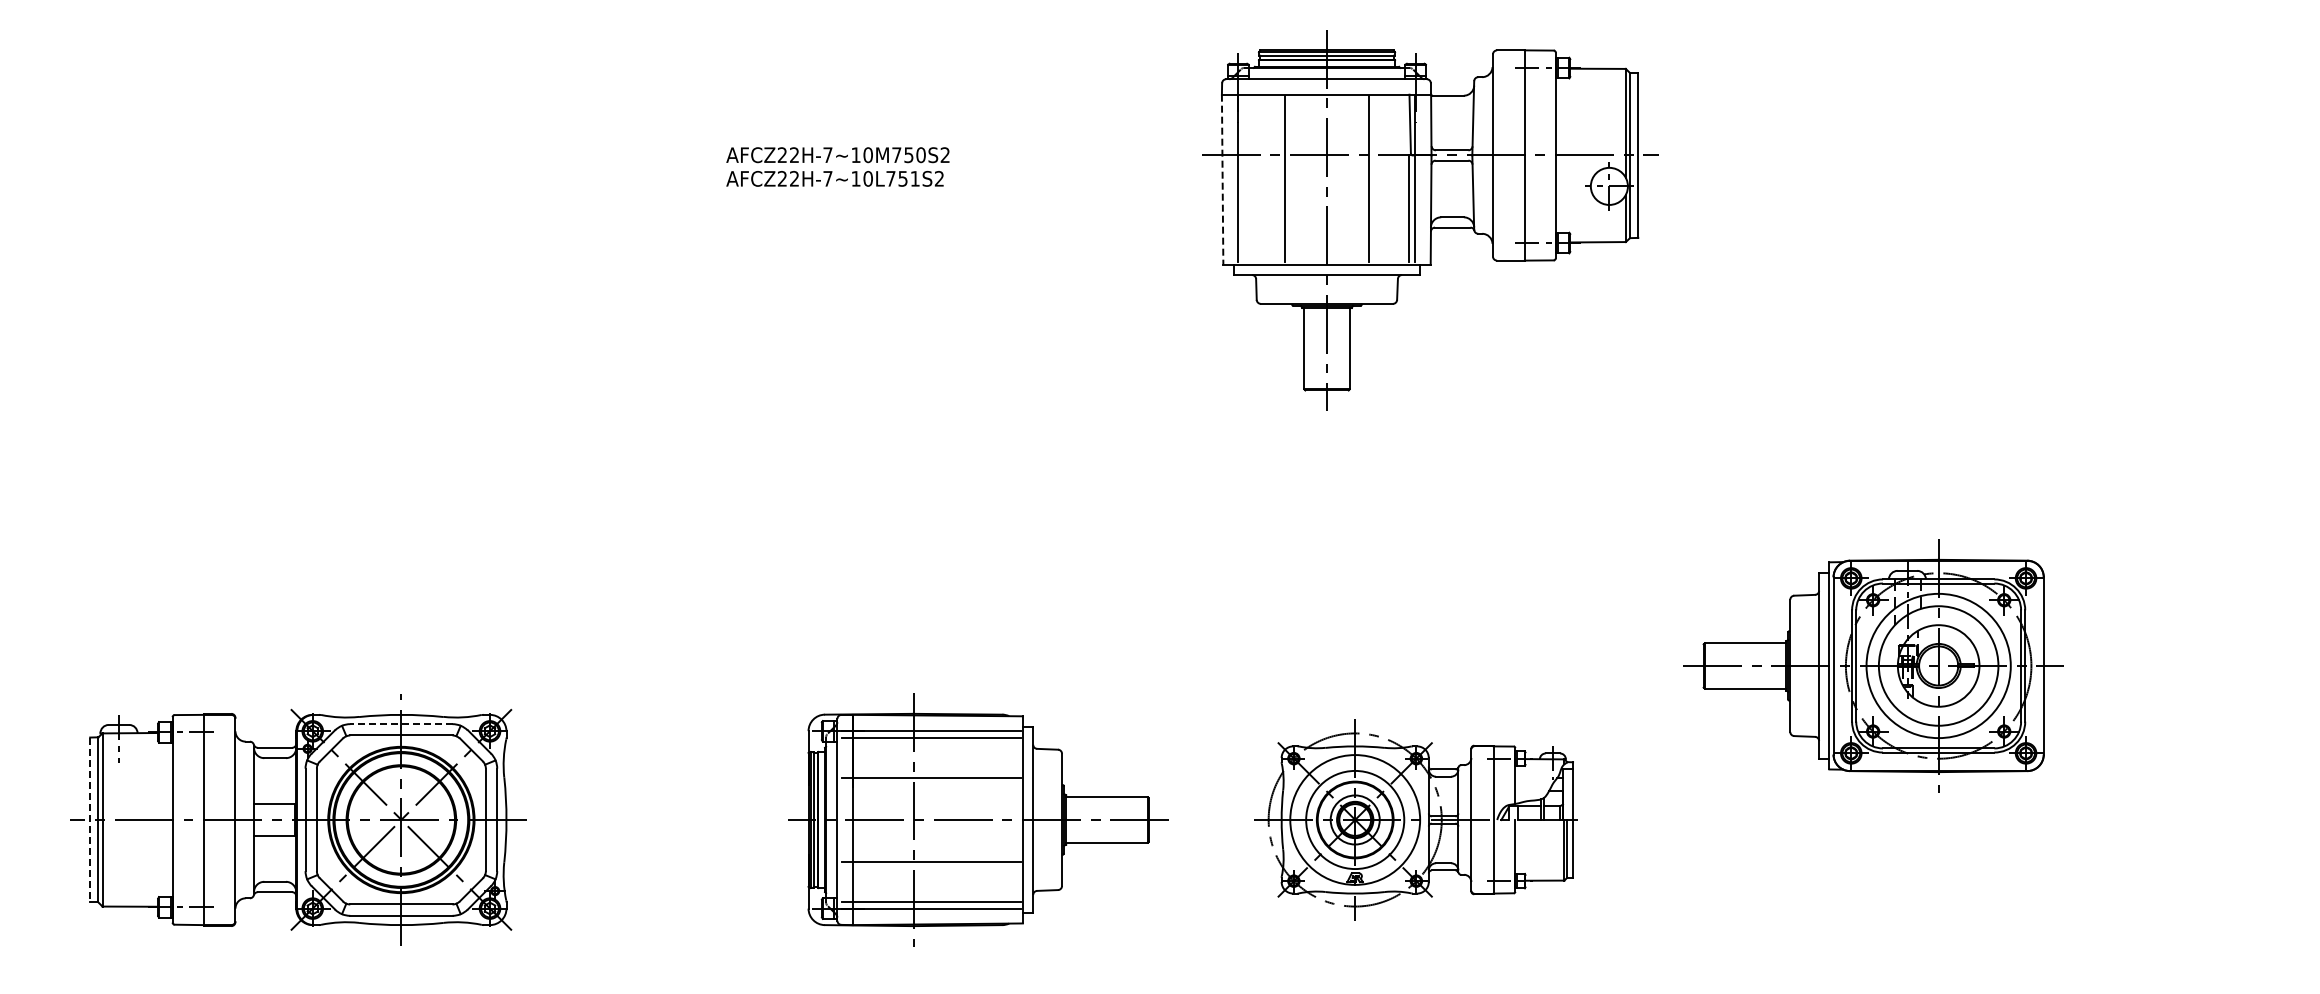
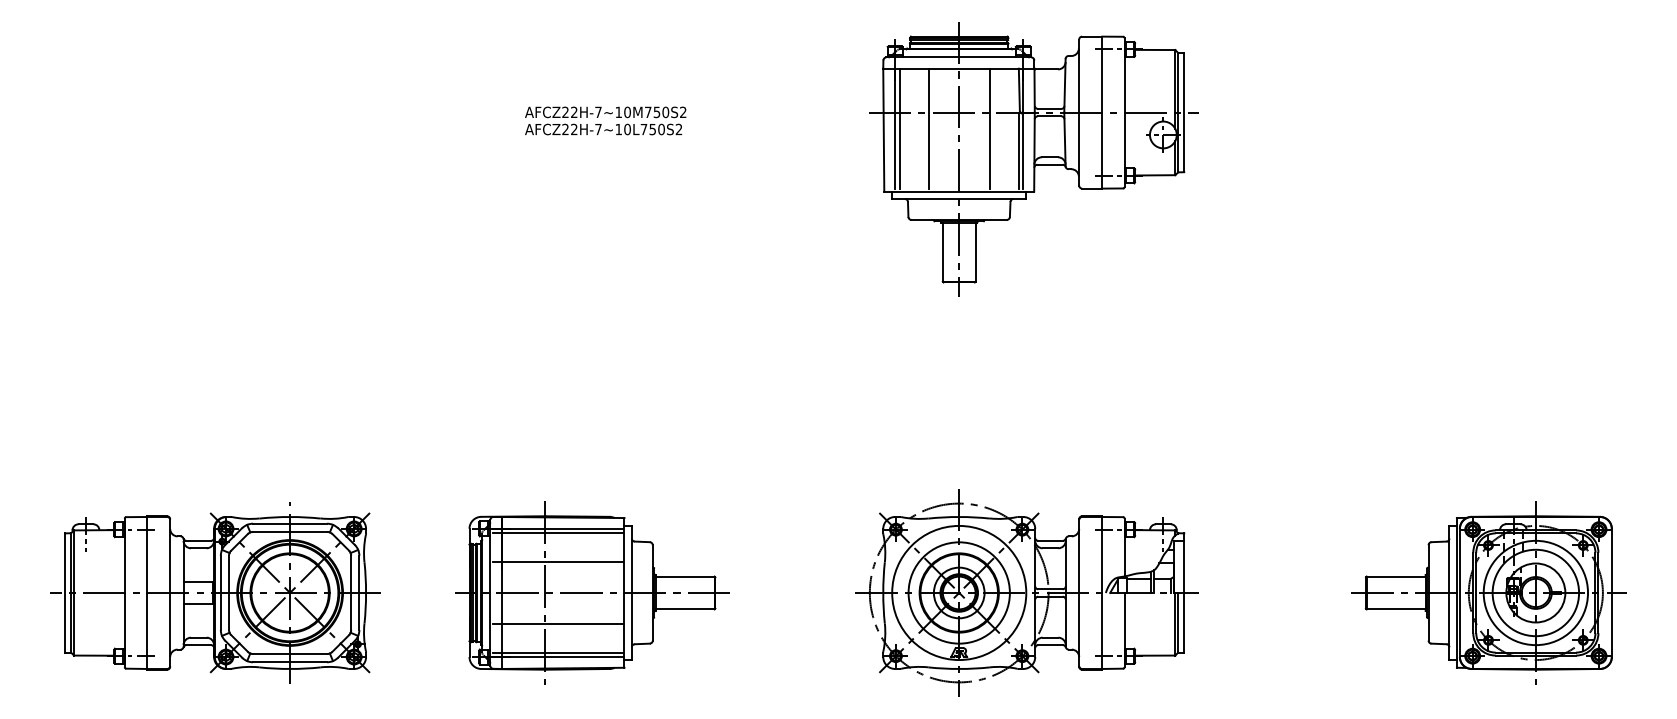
text: (914, 178) -> (661, 129), AFCZ22H-7~10L751S2 -> AFCZ22H-7~10L750S2
line: (1244, 178) -> (899, 129), added
line: (1222, 180) -> (883, 130), dashed -> solid
part: (1873, 665) -> (1488, 592), moved
line: (400, 724) -> (289, 523), dashed -> solid
part: (978, 819) -> (592, 592), moved
part: (1420, 819) -> (1026, 592), size x1.43
line: (90, 820) -> (65, 593), dashed -> solid

